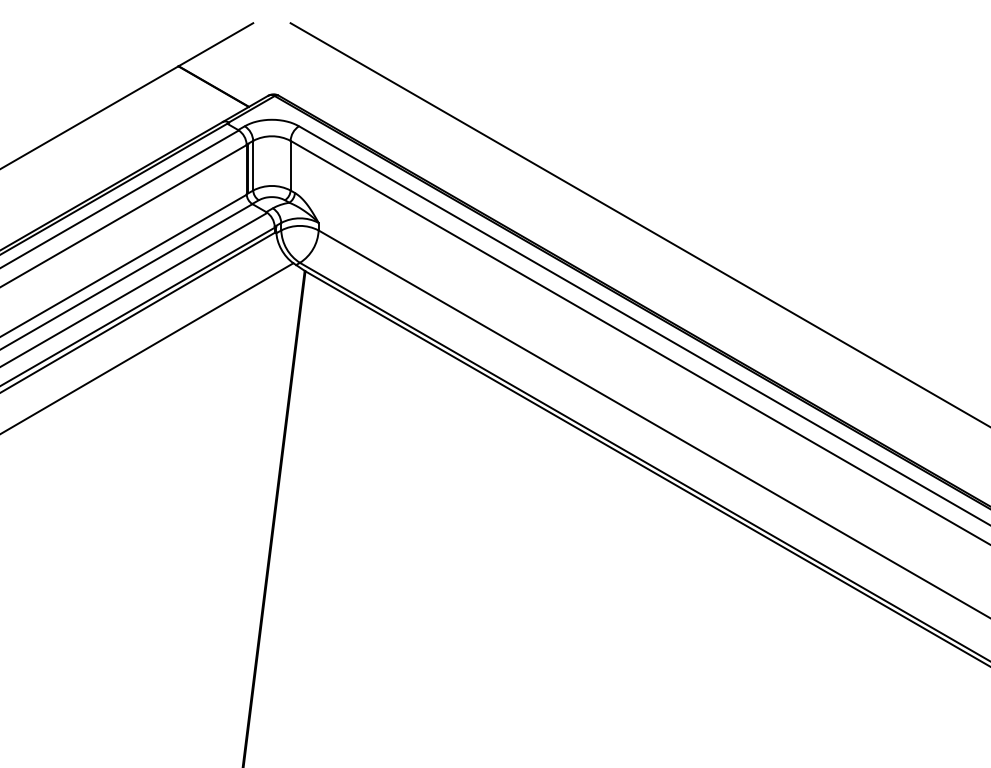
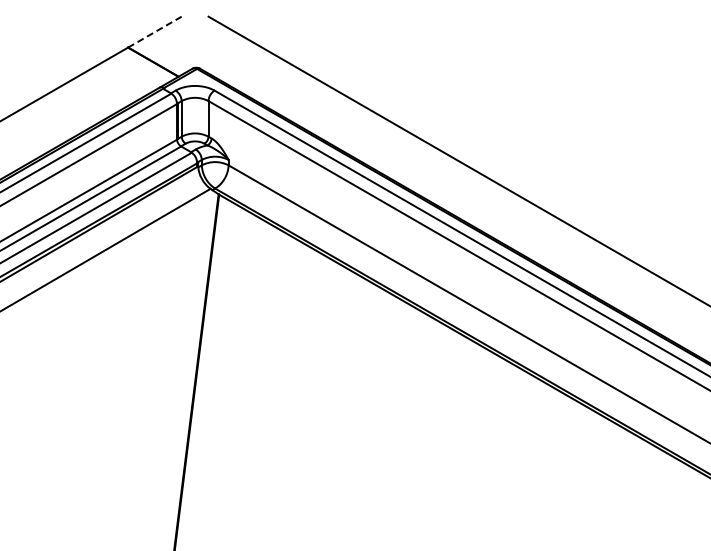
line: (215, 45) -> (154, 32), solid -> dashed

